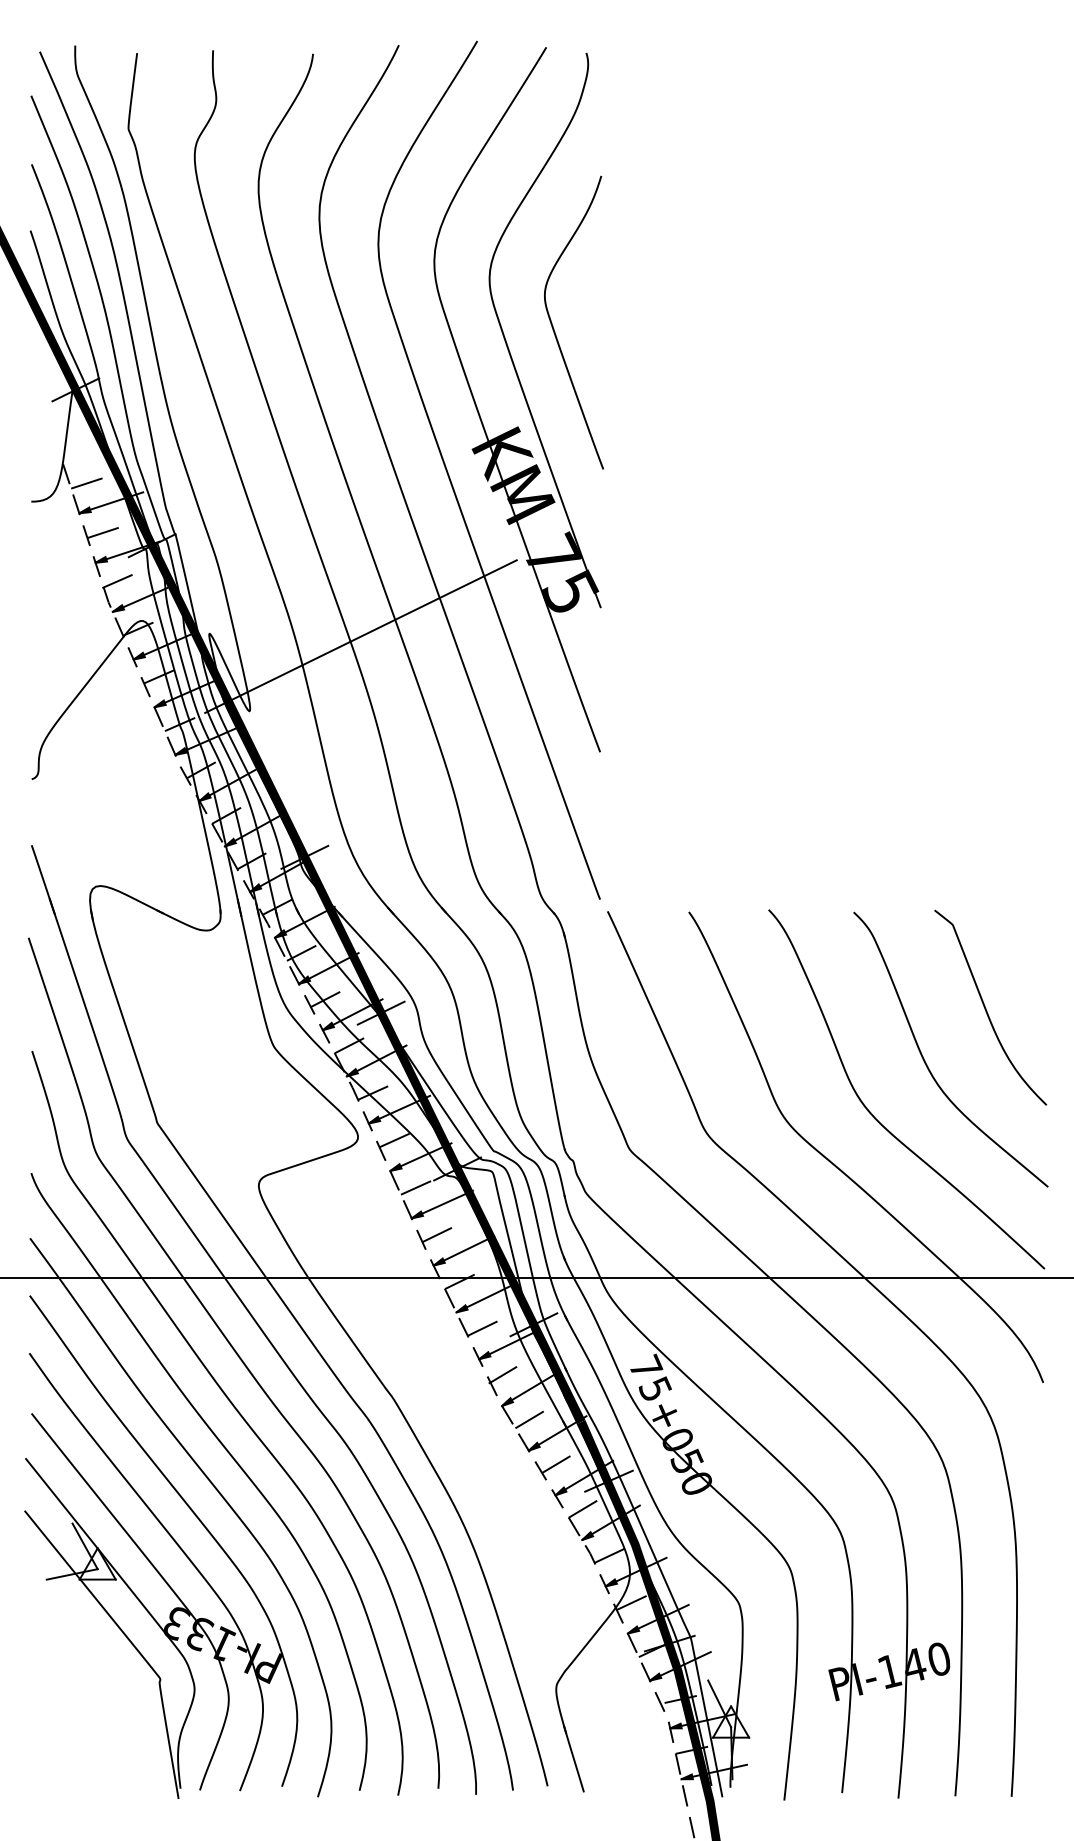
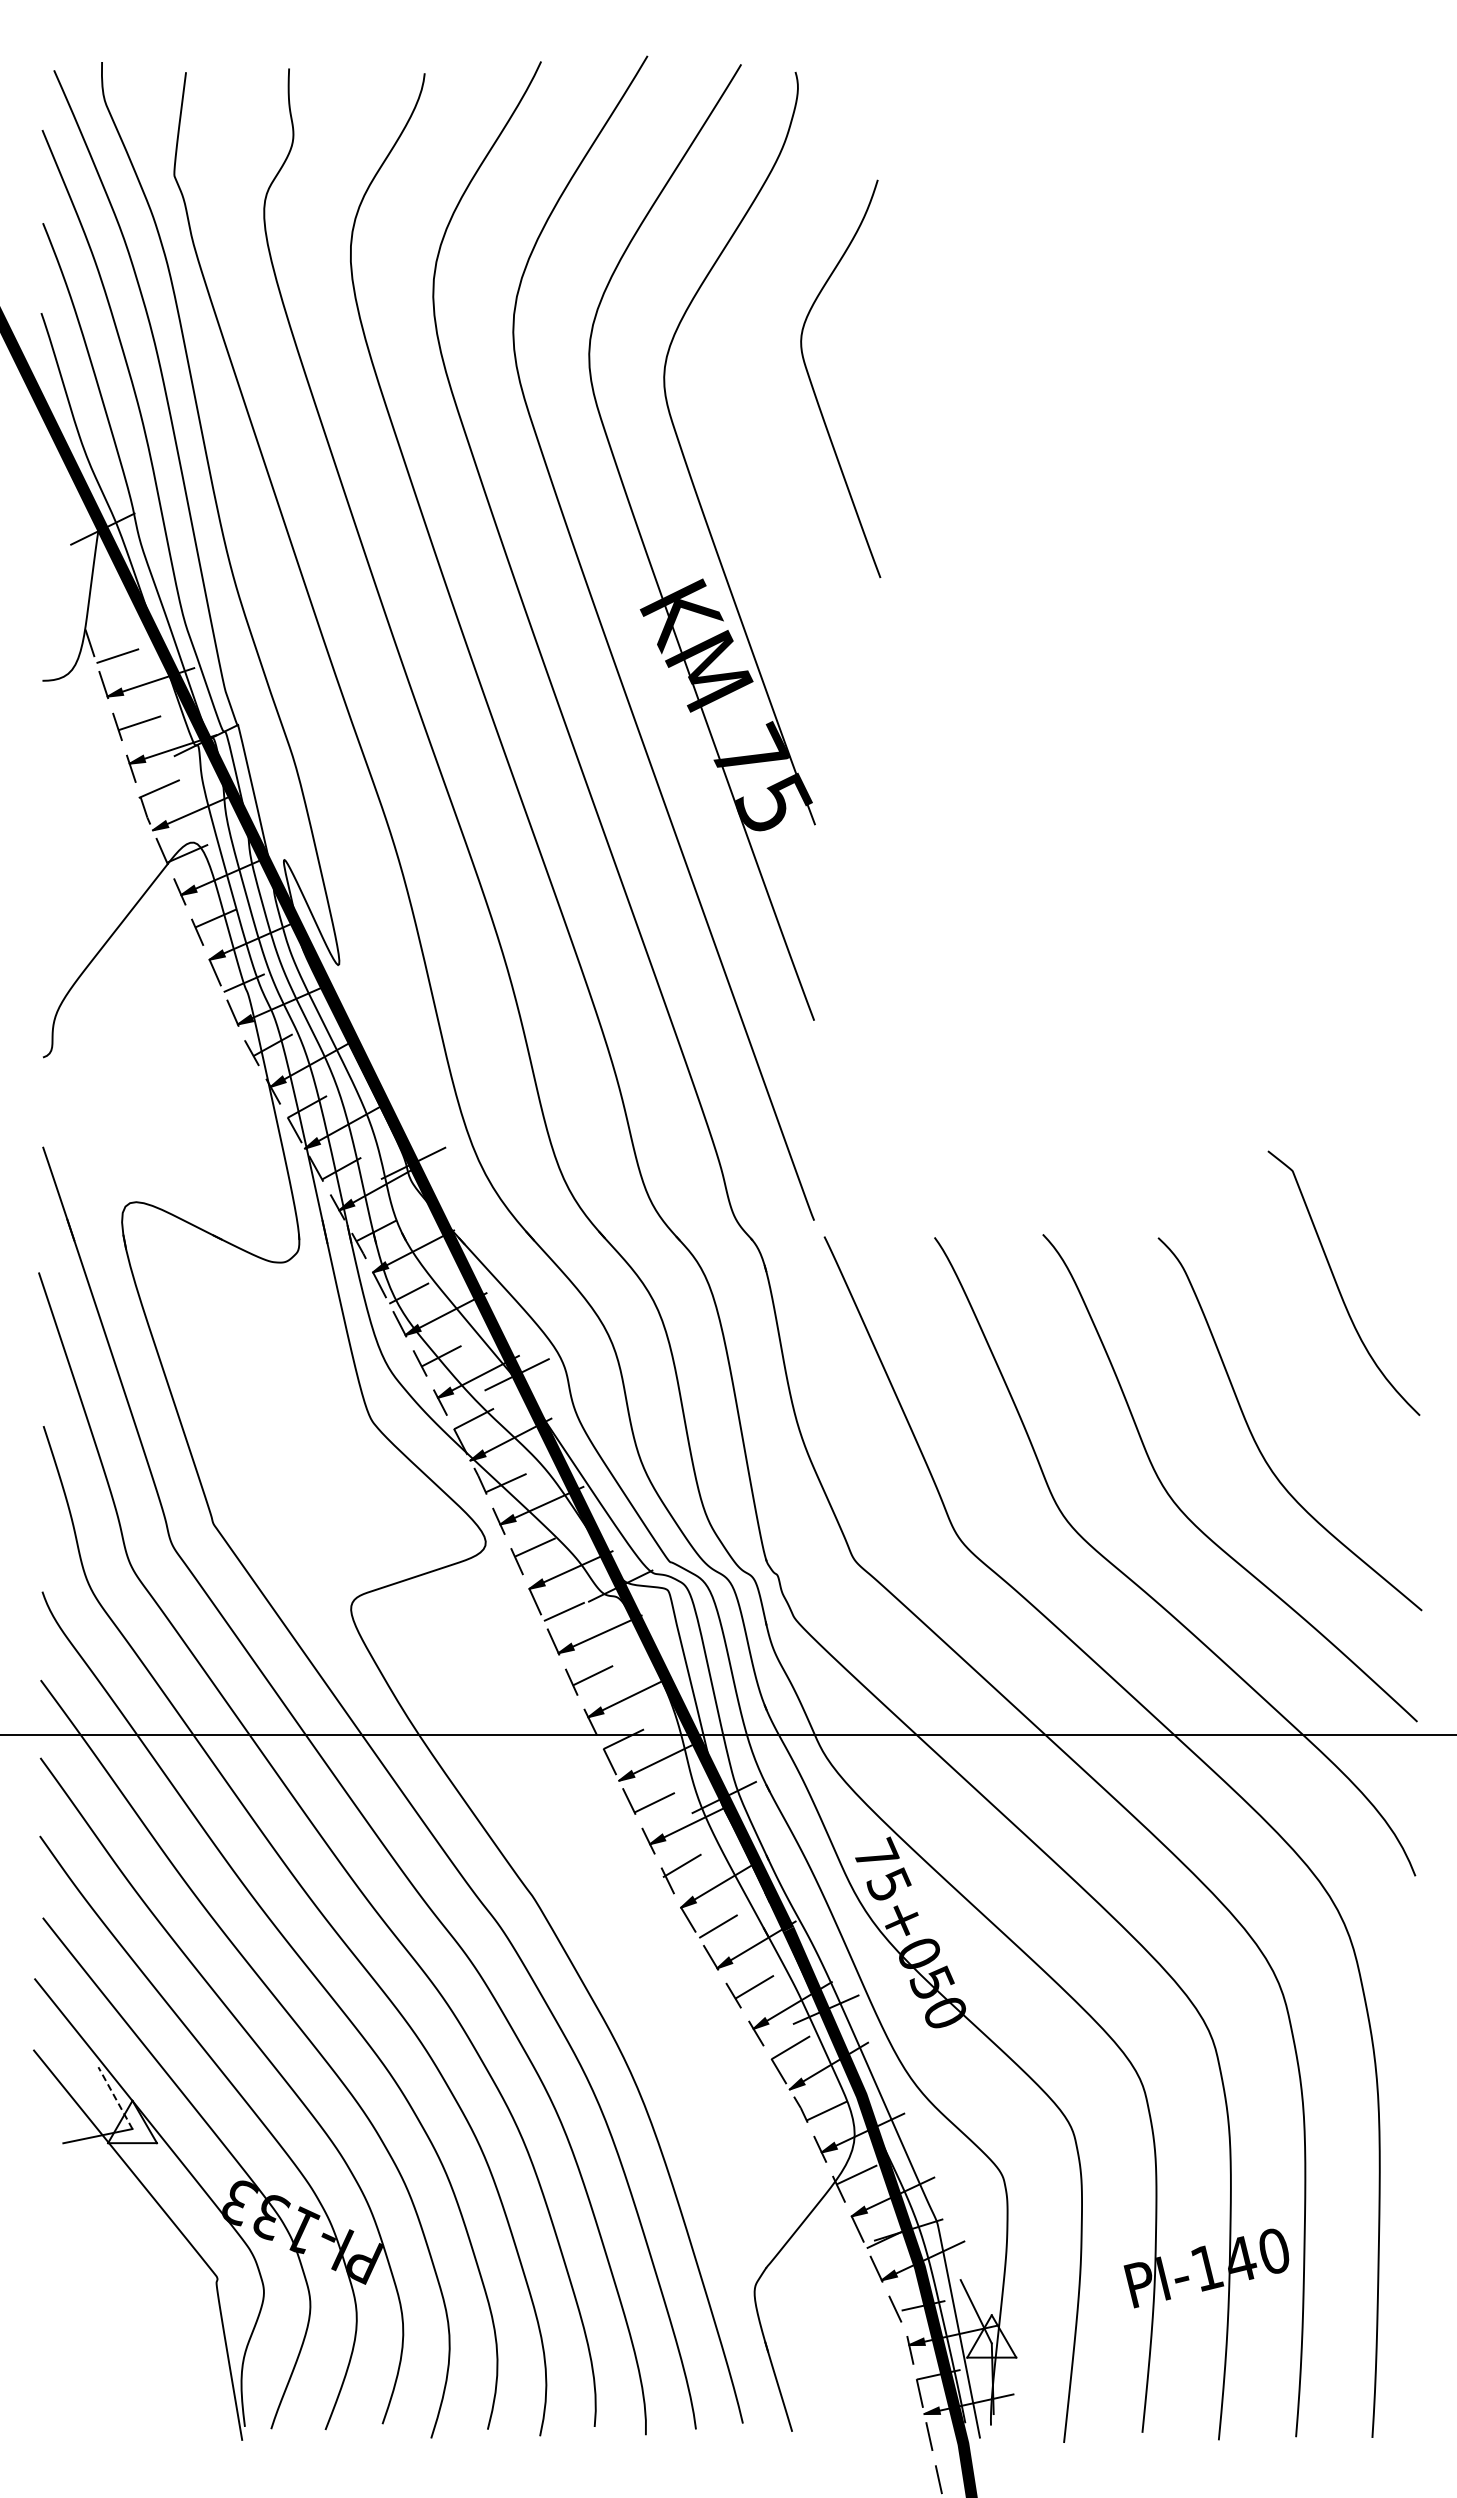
curve: (553, 328) -> (813, 386), moved
line: (360, 636) -> (489, 863), removed
curve: (986, 1009) -> (1338, 1285), moved
line: (85, 1545) -> (115, 2097), solid -> dashed

